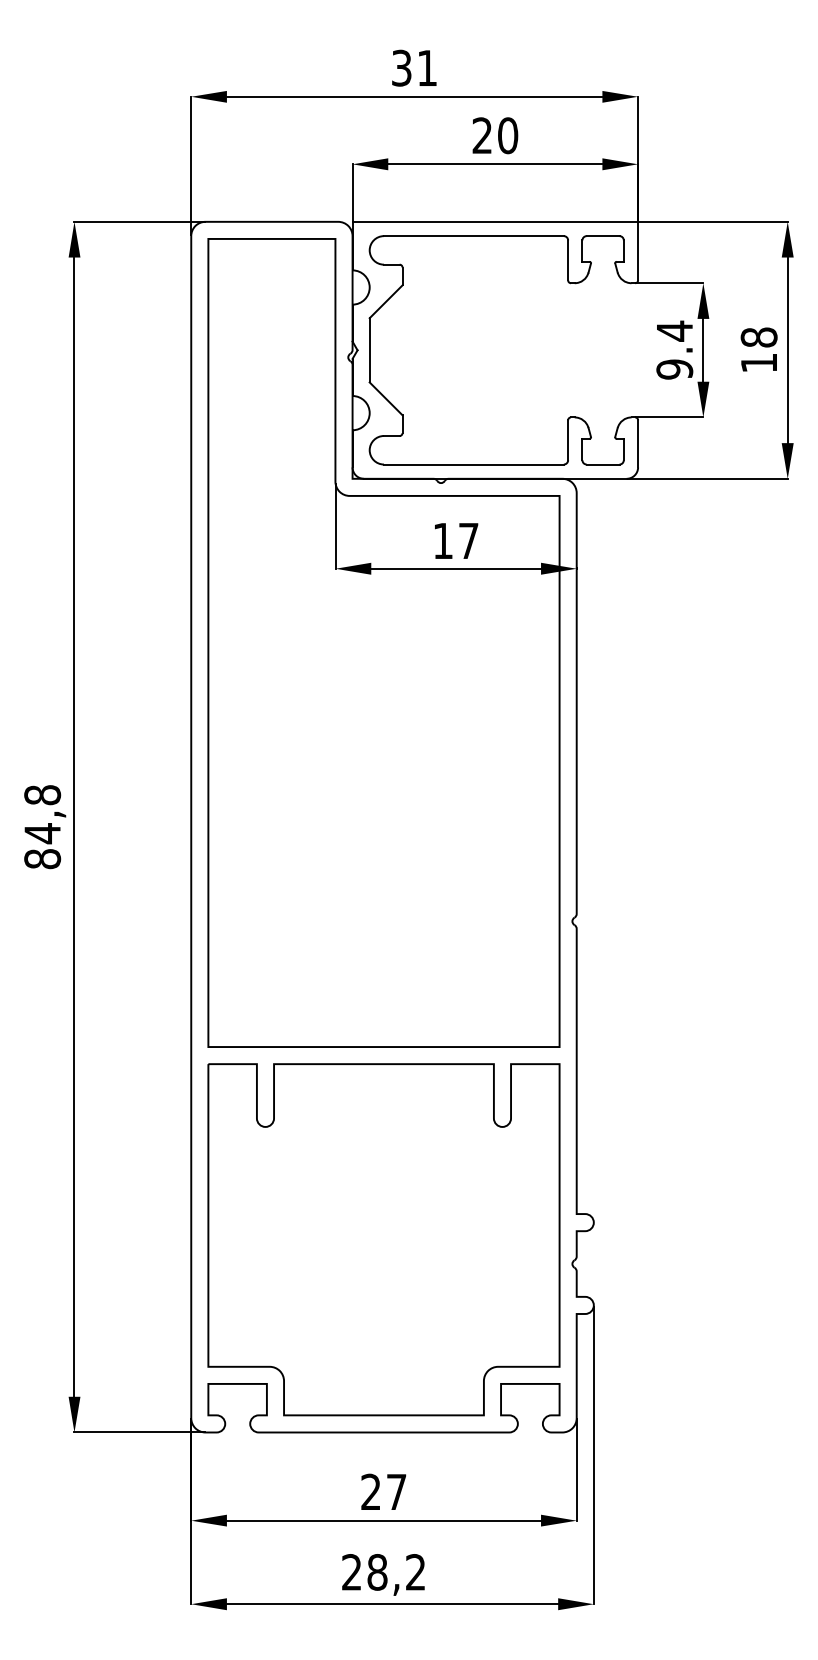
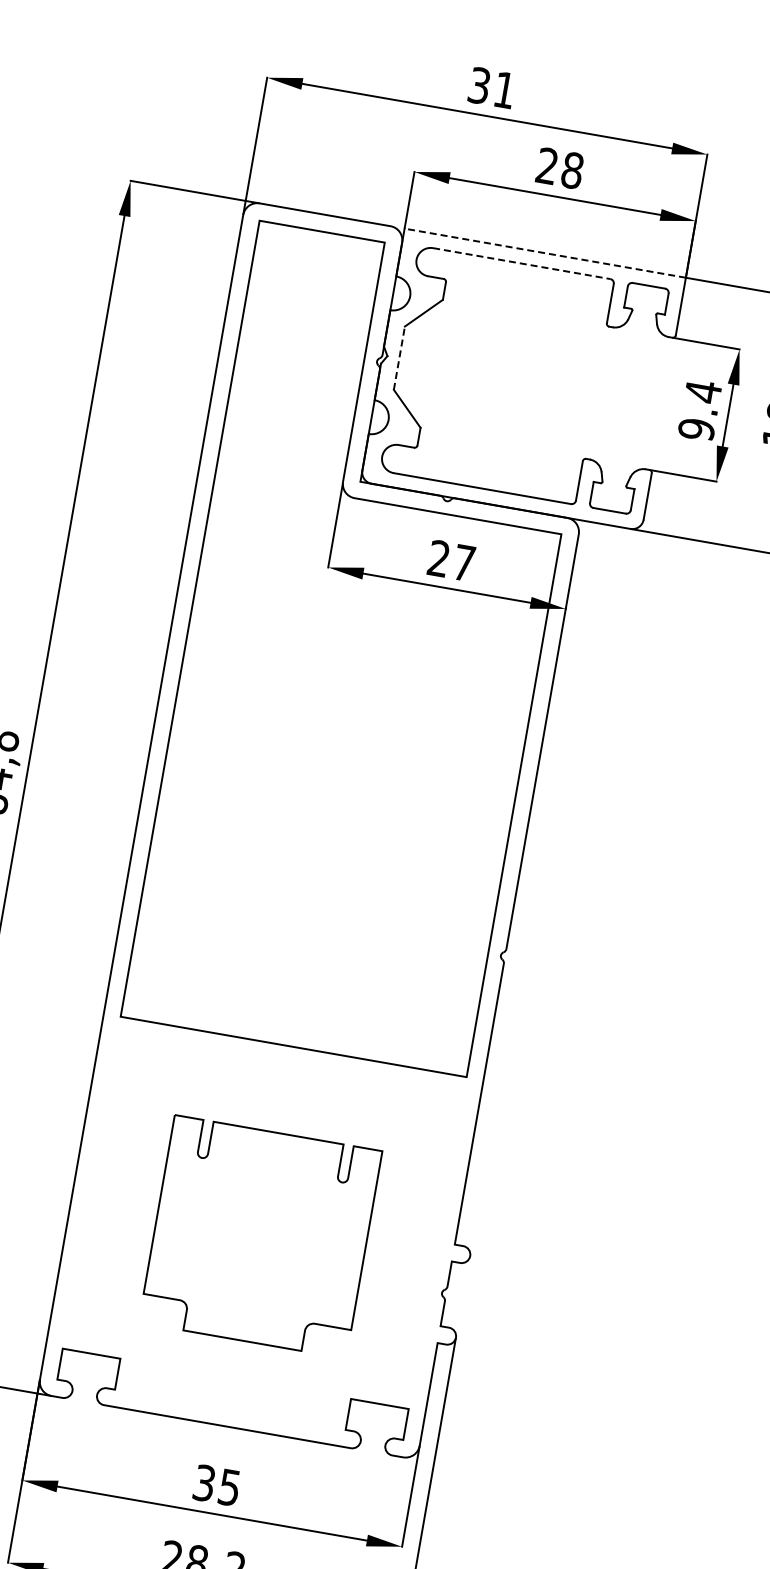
text: (508, 135) -> (573, 170), 20 -> 28
line: (495, 221) -> (545, 252), solid -> dashed
line: (473, 236) -> (521, 263), solid -> dashed
line: (369, 349) -> (399, 357), solid -> dashed
text: (442, 540) -> (438, 558), 17 -> 27
part: (383, 1239) -> (260, 1236), size x0.6
text: (383, 1492) -> (216, 1485), 27 -> 35

